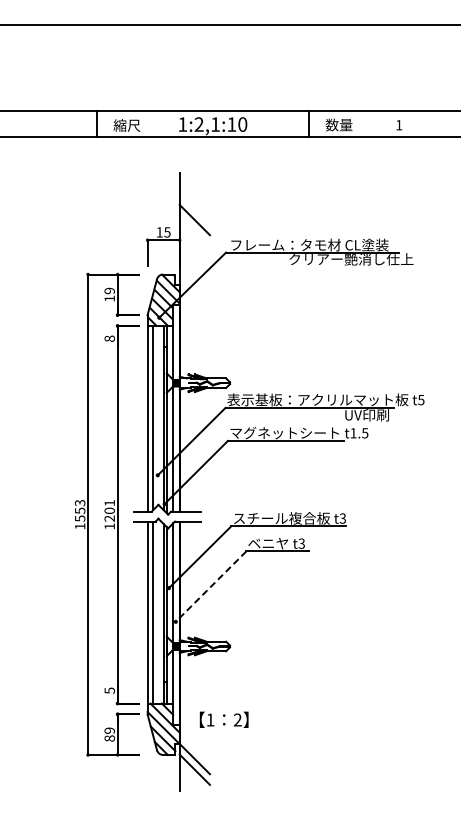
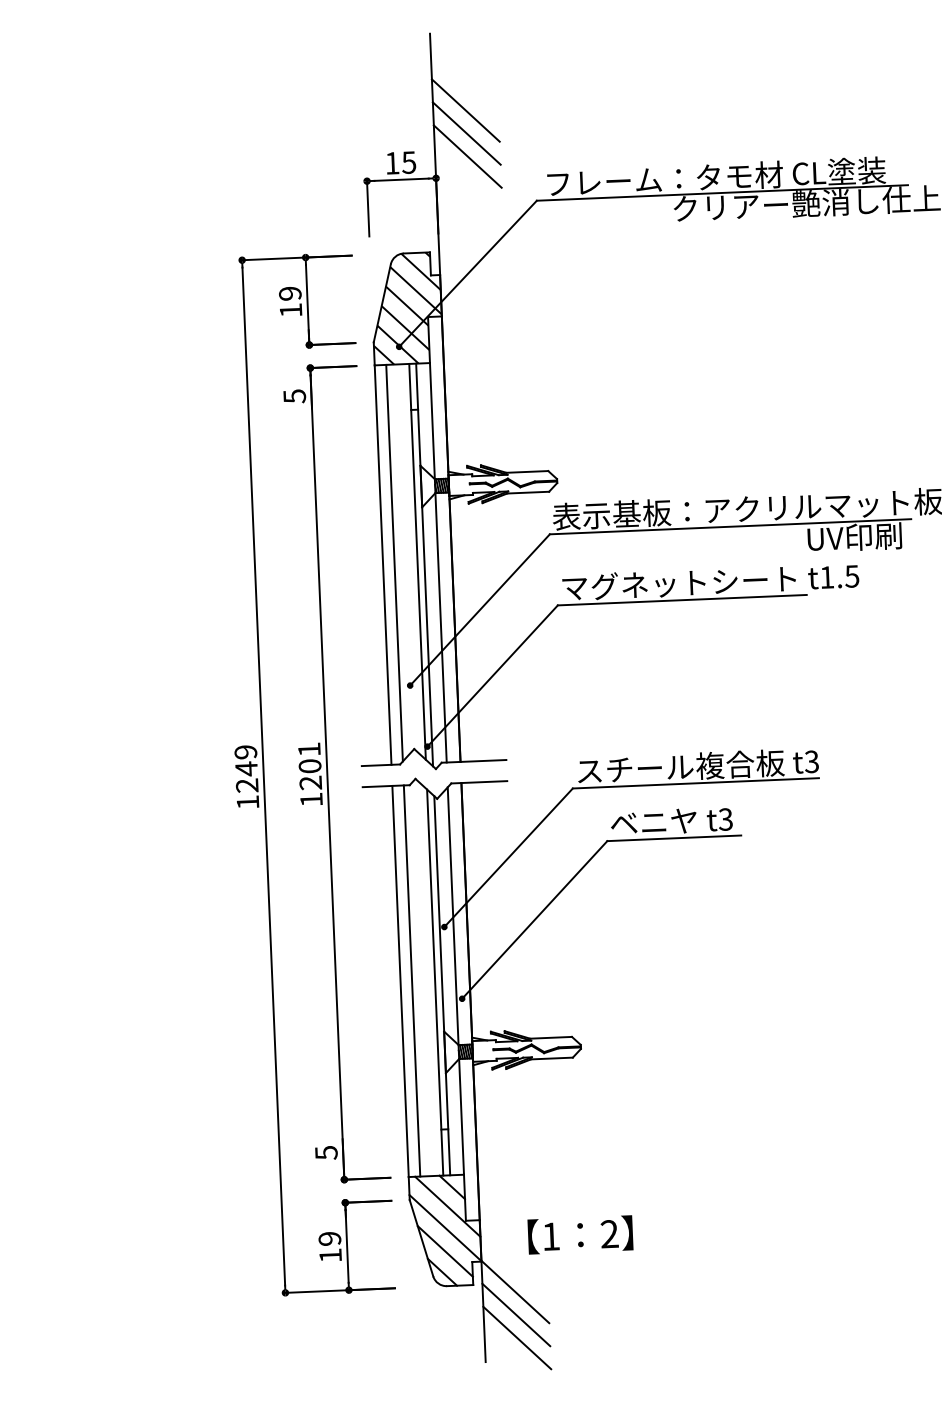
line: (194, 209) -> (465, 110), added
line: (194, 230) -> (467, 156), added
text: (109, 338) -> (294, 395), 8 -> 5
text: (80, 510) -> (247, 768), 1553 -> 1249
line: (211, 586) -> (535, 919), dashed -> solid
text: (223, 719) -> (578, 1234), moved
text: (109, 738) -> (330, 1255), 89 -> 19
line: (194, 780) -> (516, 1338), added

